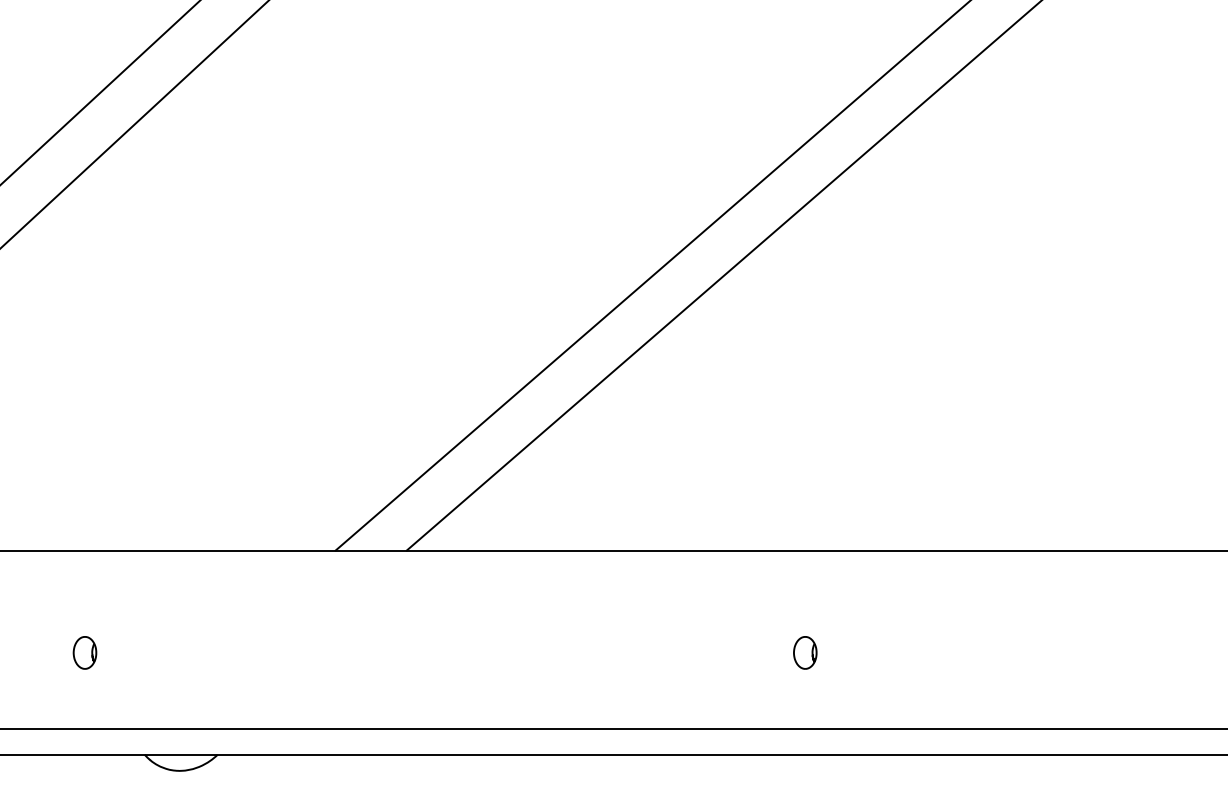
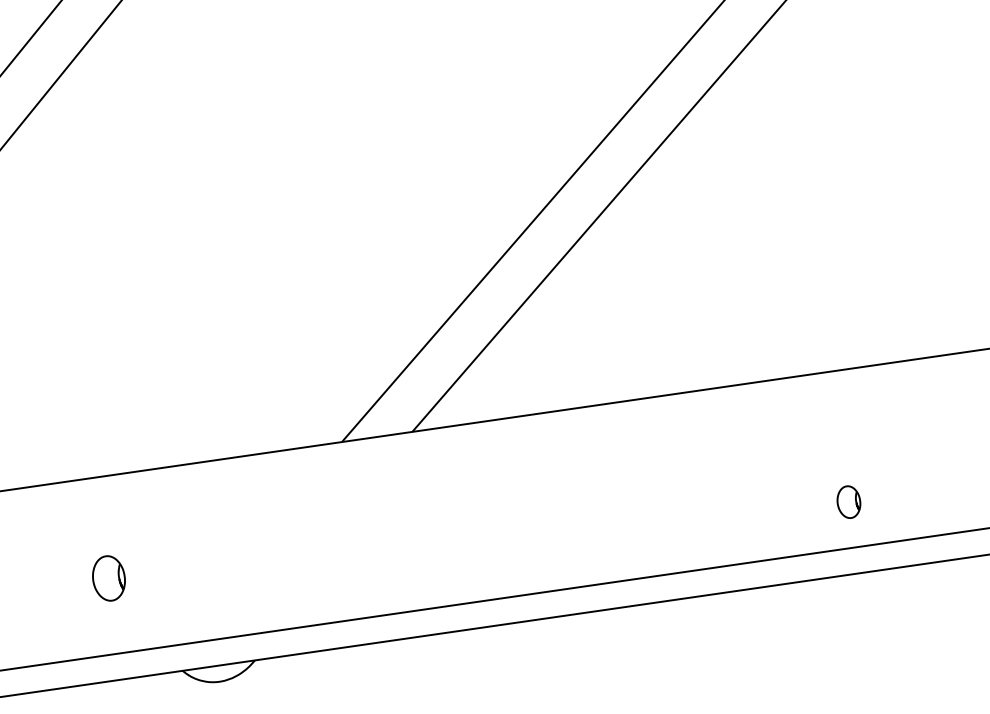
part: (84, 652) -> (108, 578), size x1.4
part: (805, 652) -> (849, 501), moved

